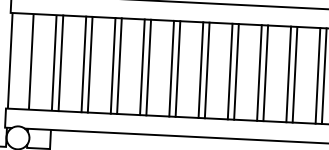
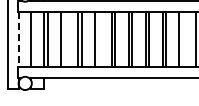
line: (10, 61) -> (18, 39), solid -> dashed
line: (89, 63) -> (64, 38), removed
line: (148, 66) -> (98, 38), removed
line: (295, 73) -> (183, 38), removed

